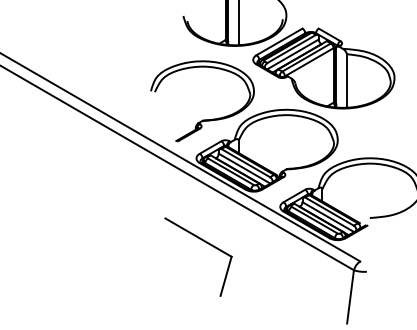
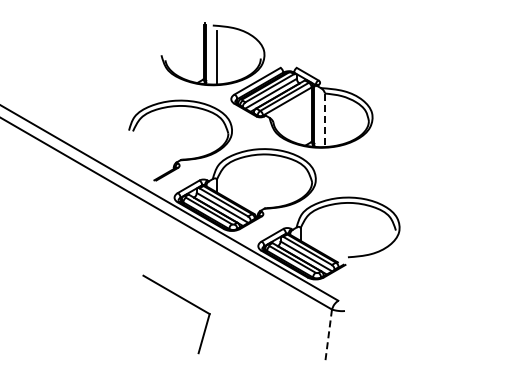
line: (346, 81) -> (324, 120), solid -> dashed
part: (207, 244) -> (185, 301), moved
line: (350, 297) -> (328, 336), solid -> dashed

